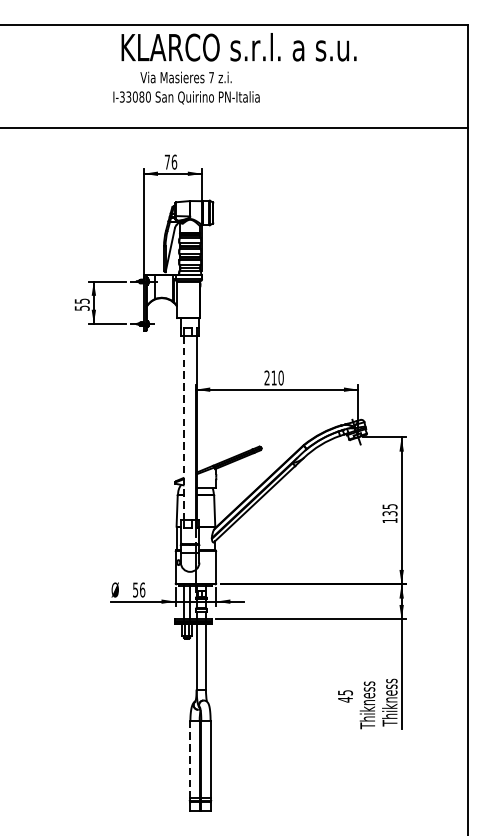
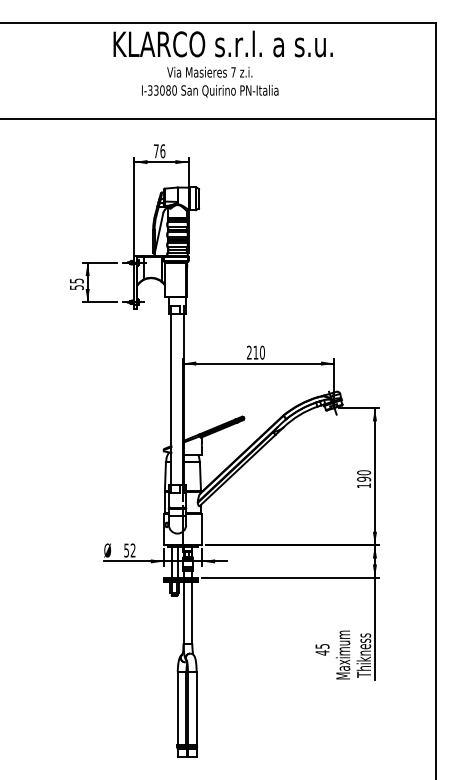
text: (186, 87) -> (210, 81), moved
line: (183, 428) -> (171, 399), dashed -> solid
text: (390, 509) -> (364, 475), 135 -> 190
text: (141, 589) -> (132, 550), 56 -> 52
text: (366, 702) -> (342, 655), Thikness -> Maximum
line: (190, 760) -> (177, 709), dashed -> solid

